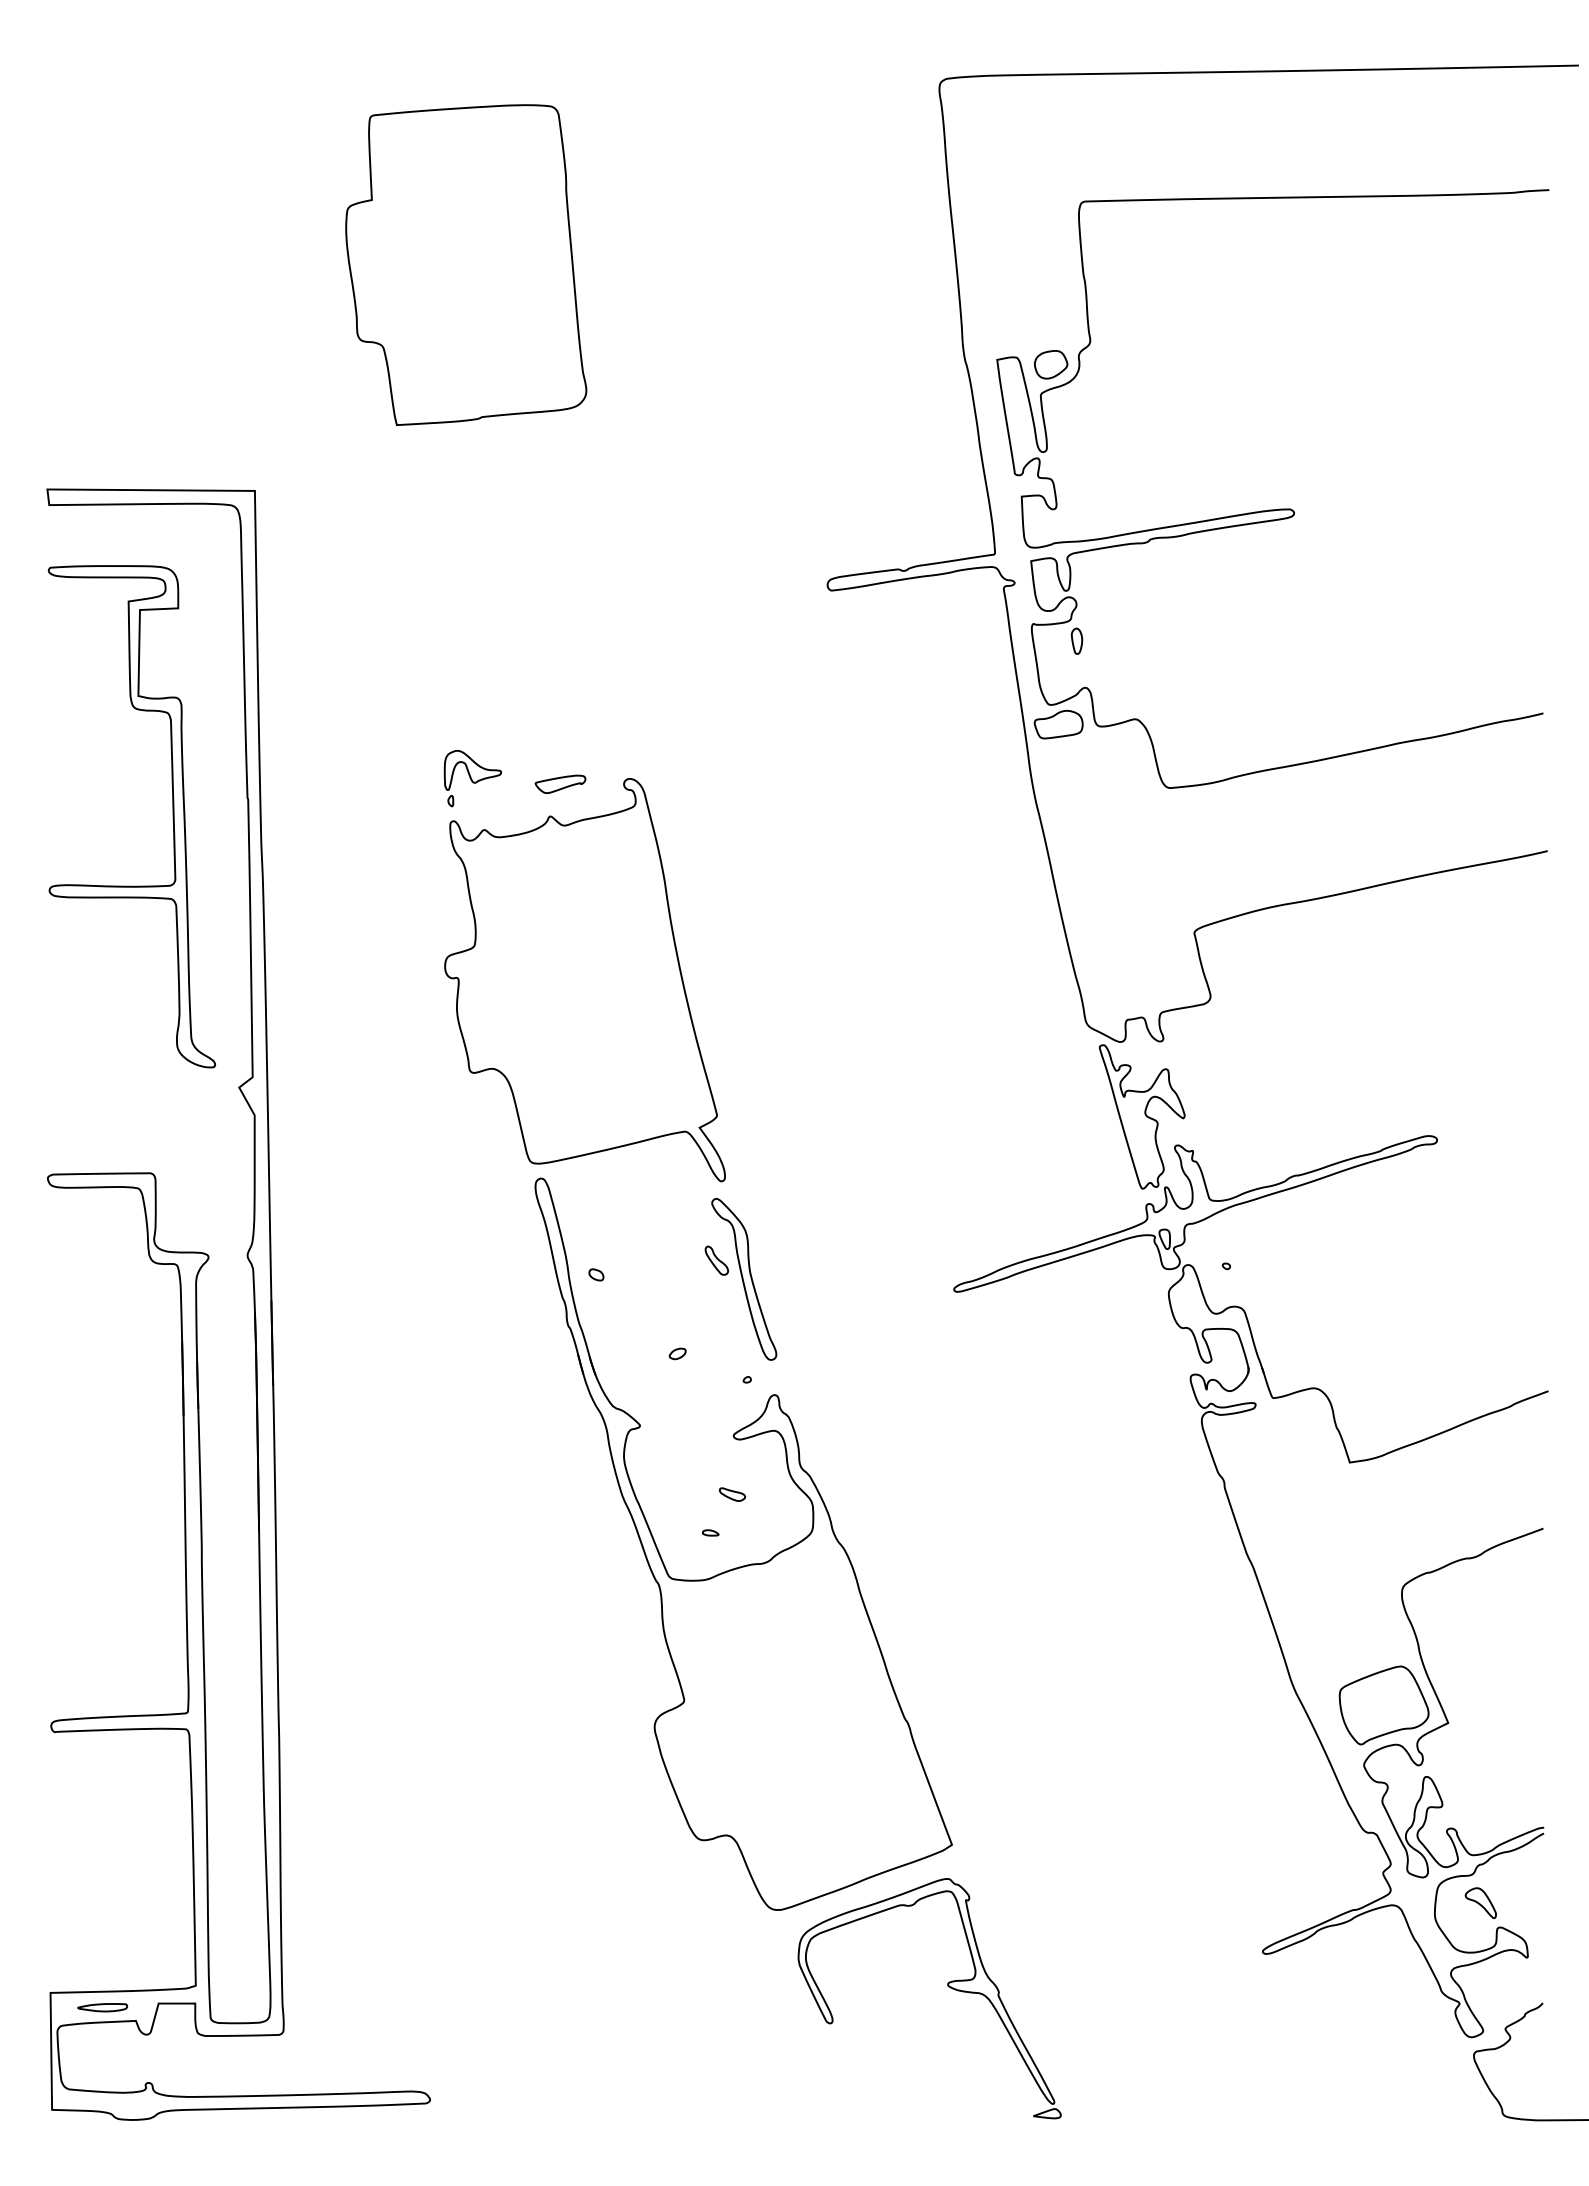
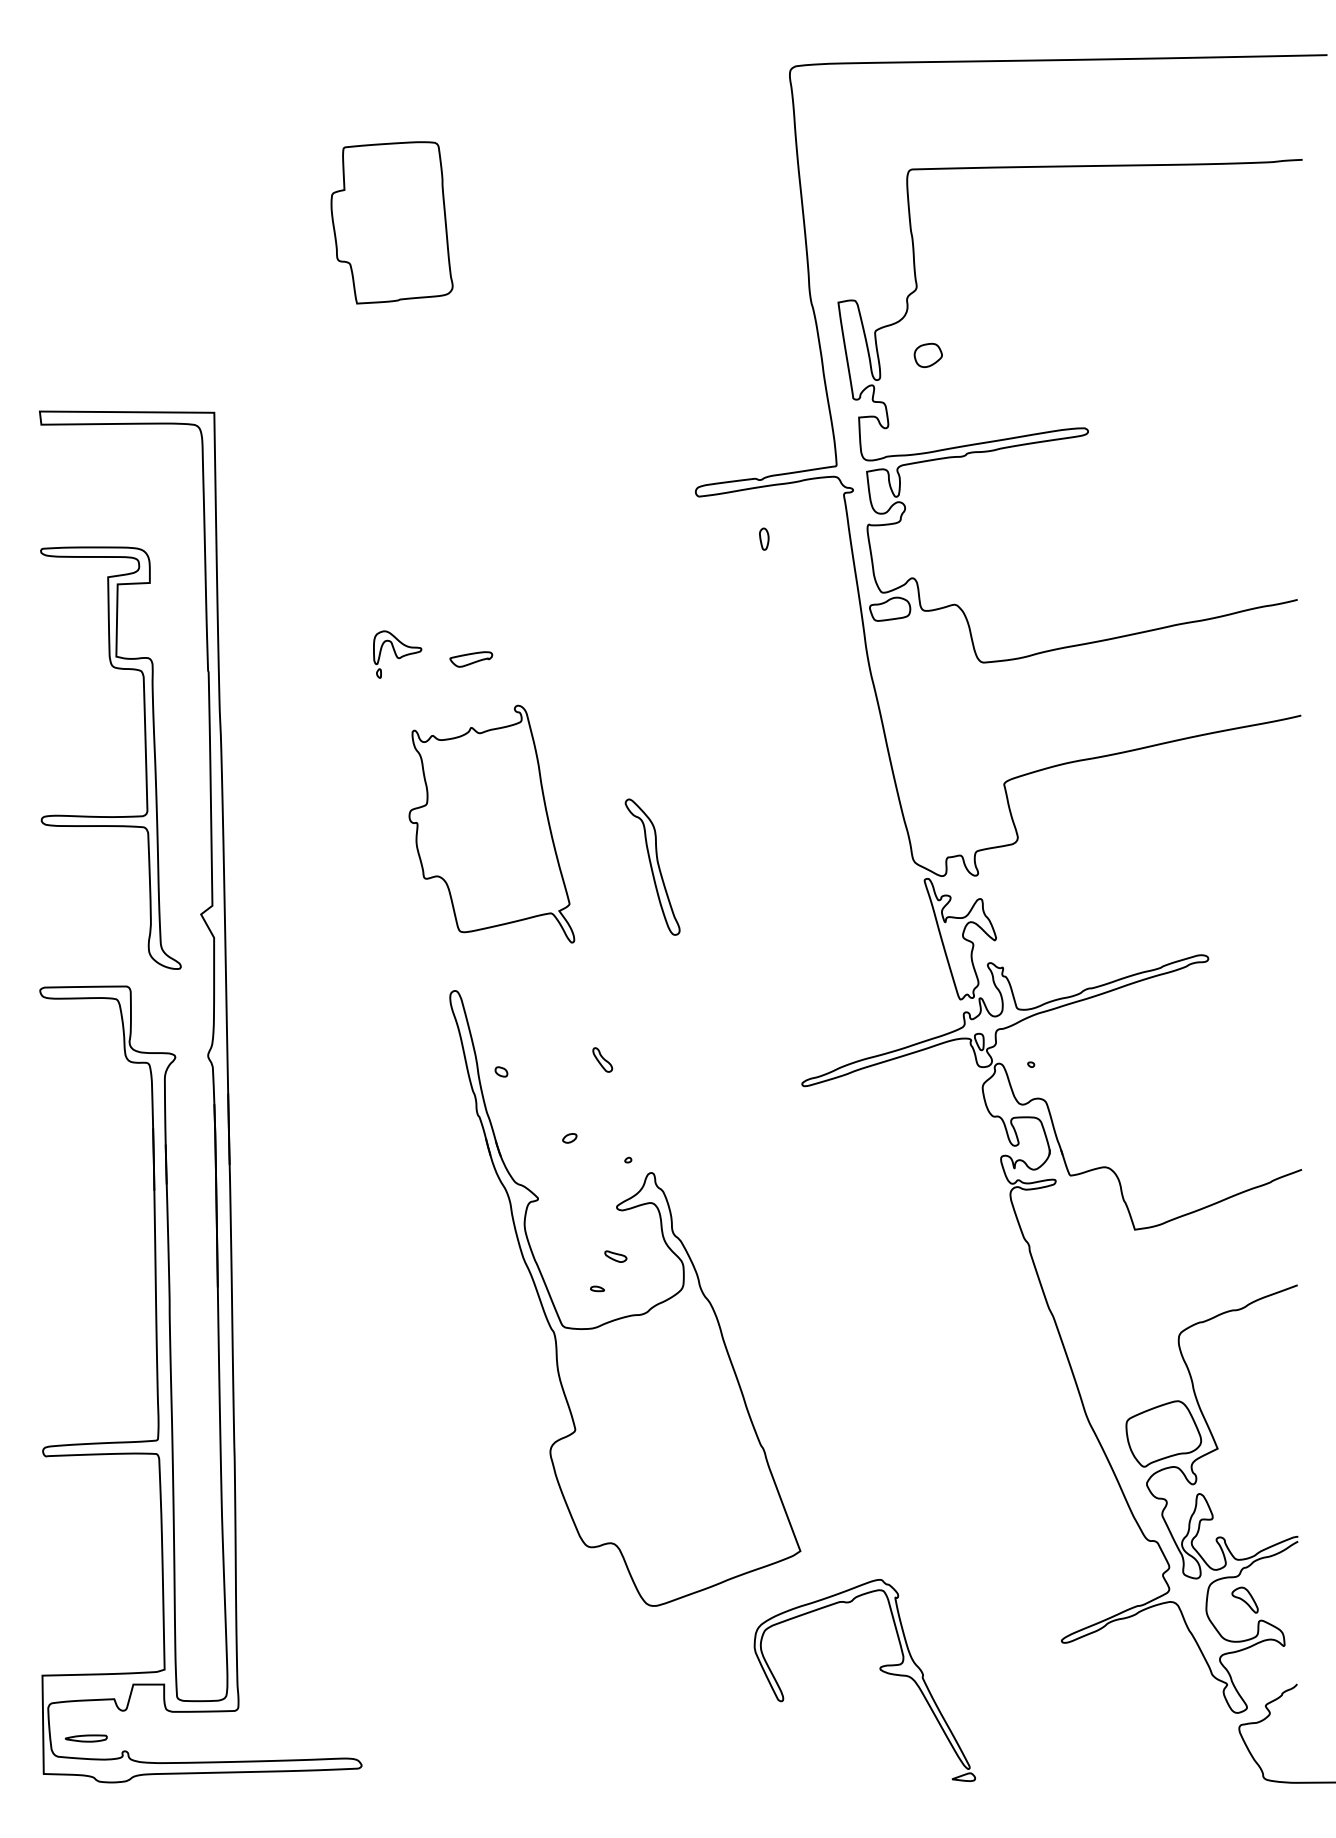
part: (466, 264) -> (392, 222), size x0.6
part: (1051, 364) -> (928, 355), moved
part: (1076, 640) -> (763, 538), moved
part: (172, 816) -> (145, 757), moved
part: (584, 980) -> (491, 824), size x0.7
part: (744, 1279) -> (652, 867), moved
part: (947, 1986) -> (879, 1670), moved
part: (102, 2007) -> (86, 1738), moved

